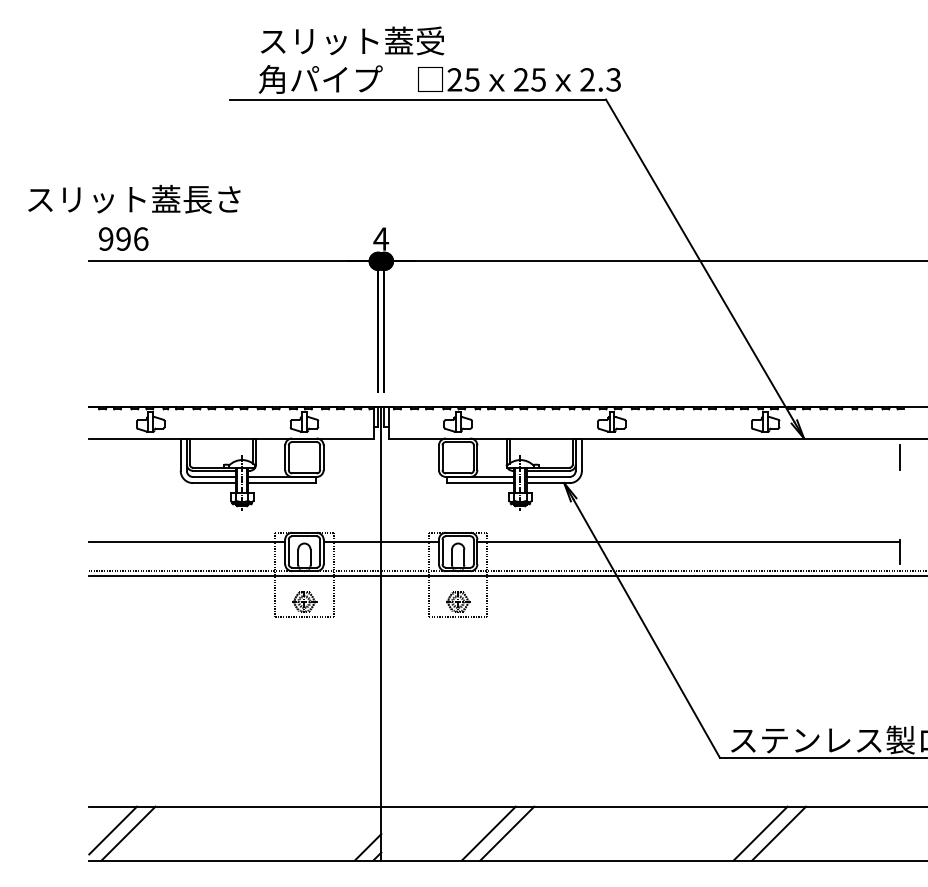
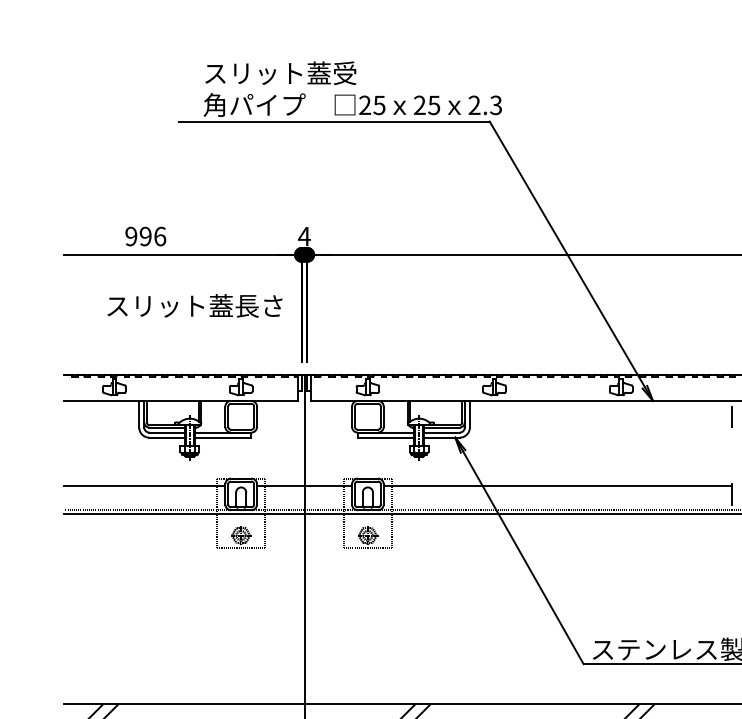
text: (134, 199) -> (195, 306), moved
text: (123, 238) -> (145, 236), moved

